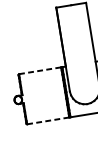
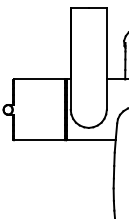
line: (40, 70) -> (39, 79), dashed -> solid
line: (48, 121) -> (39, 140), dashed -> solid

